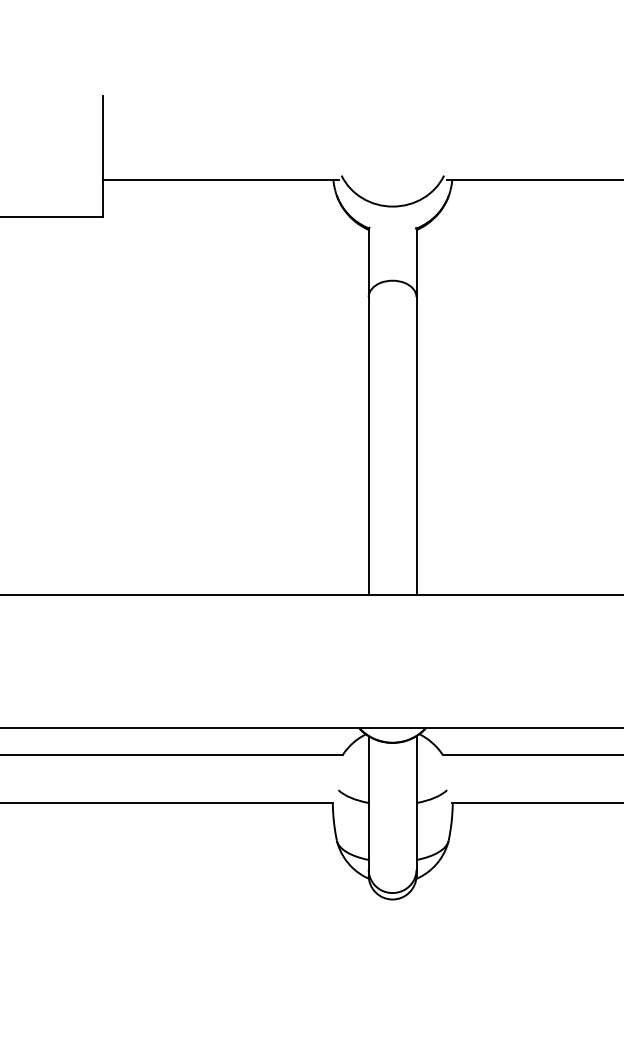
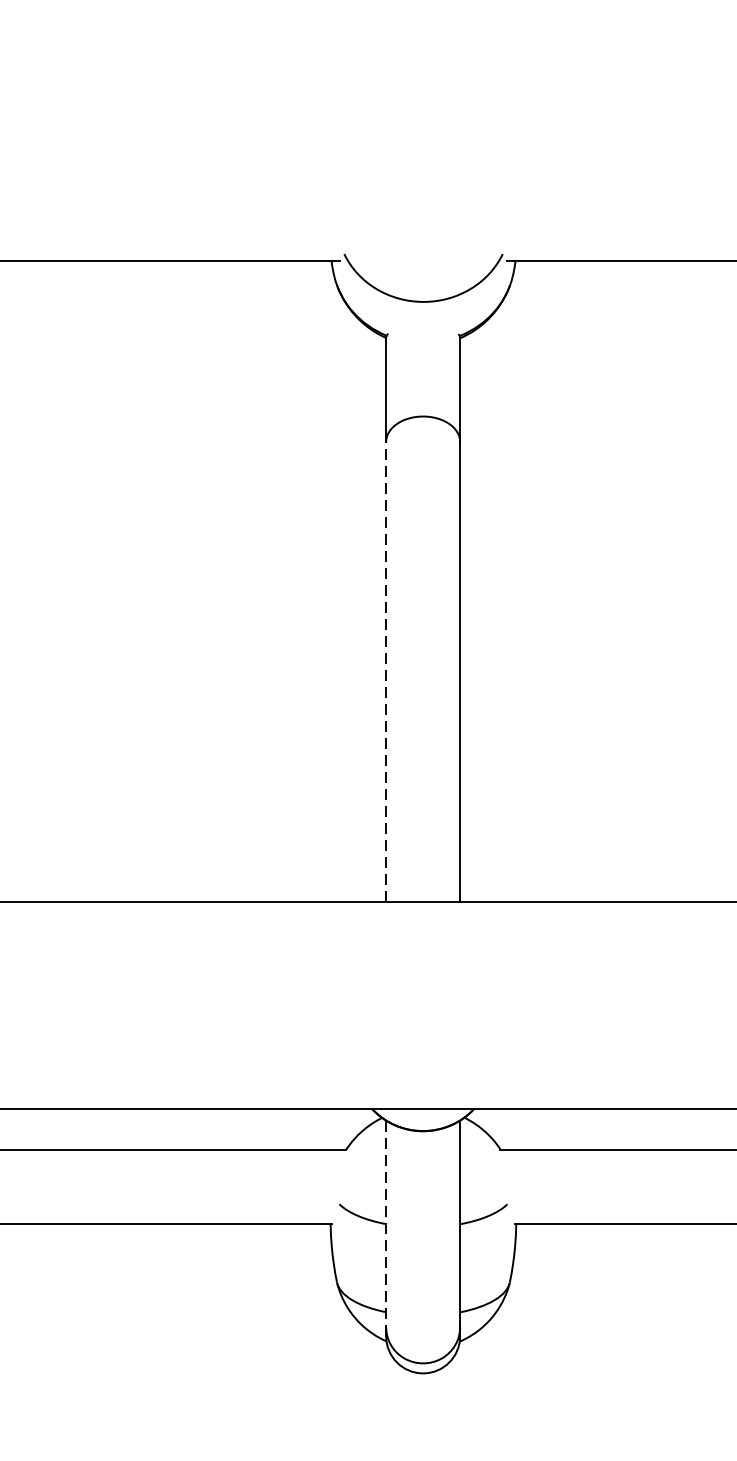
line: (368, 445) -> (385, 671), solid -> dashed
line: (368, 802) -> (385, 1223), solid -> dashed

